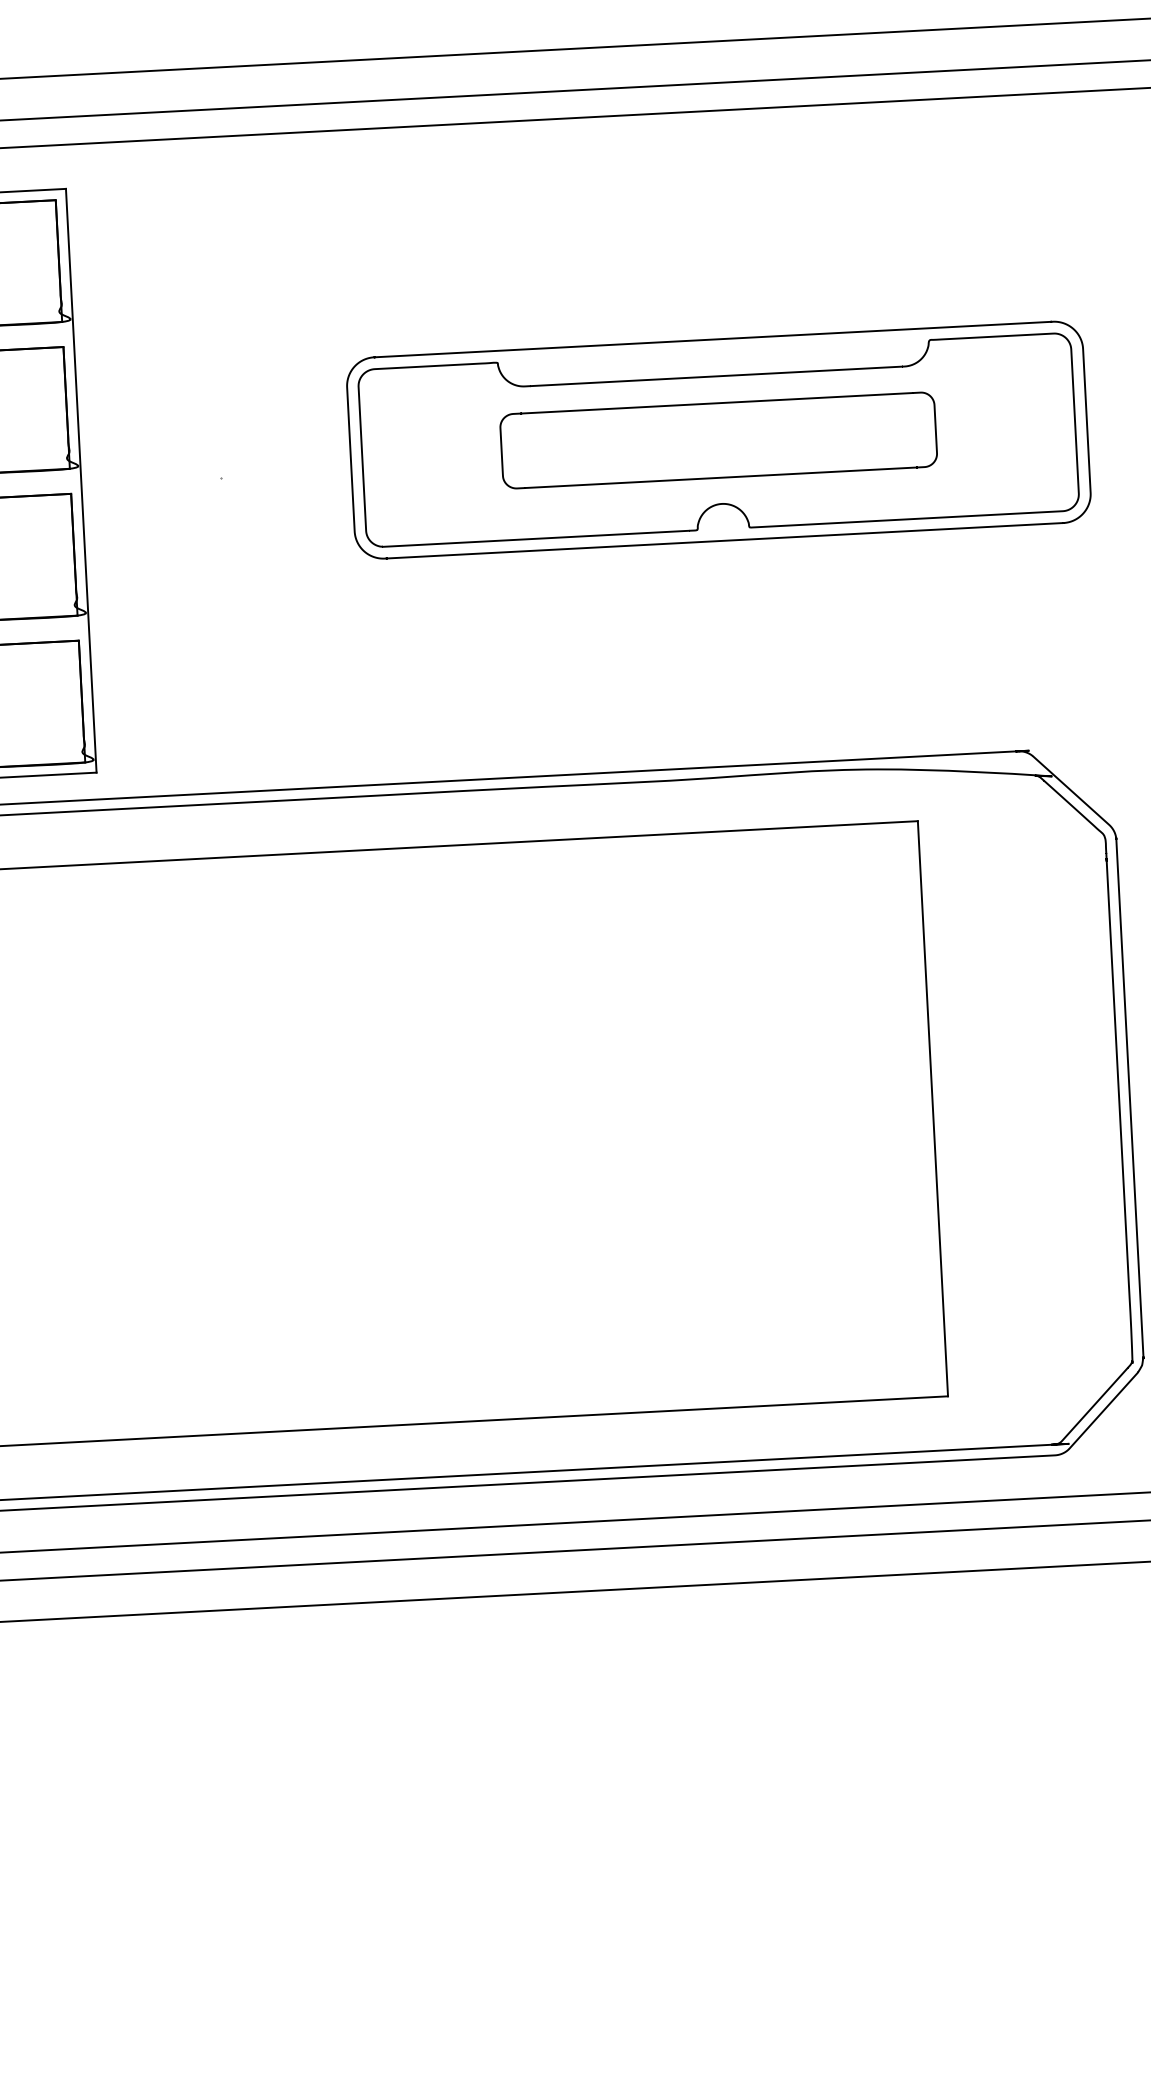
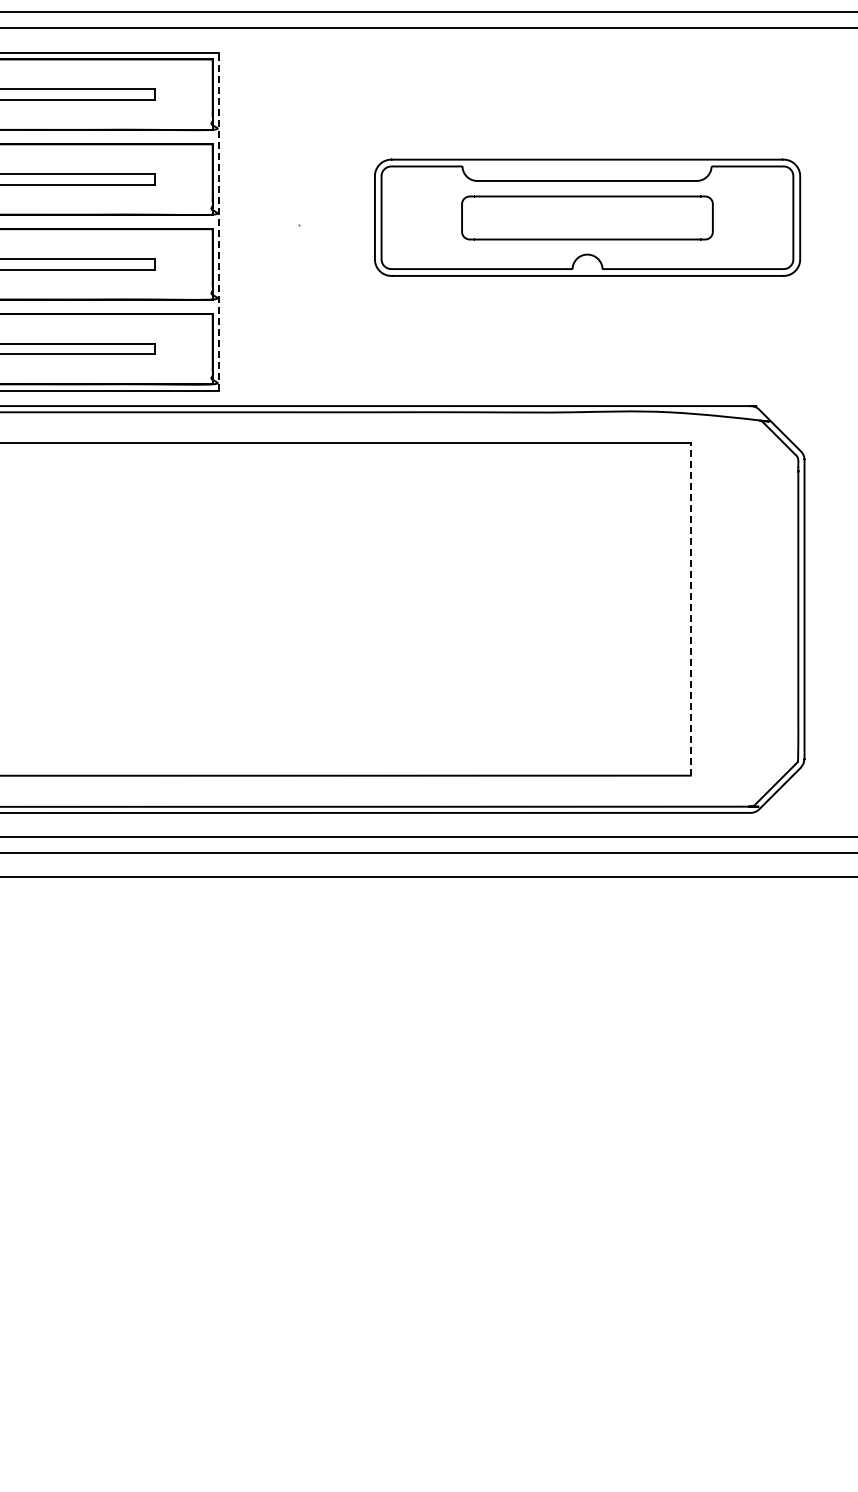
line: (80, 480) -> (218, 221), solid -> dashed
line: (932, 1108) -> (690, 609), solid -> dashed

